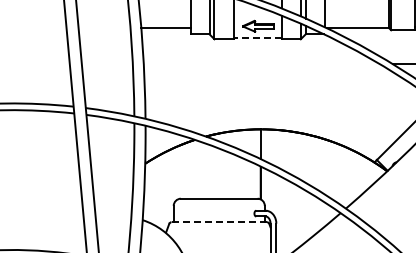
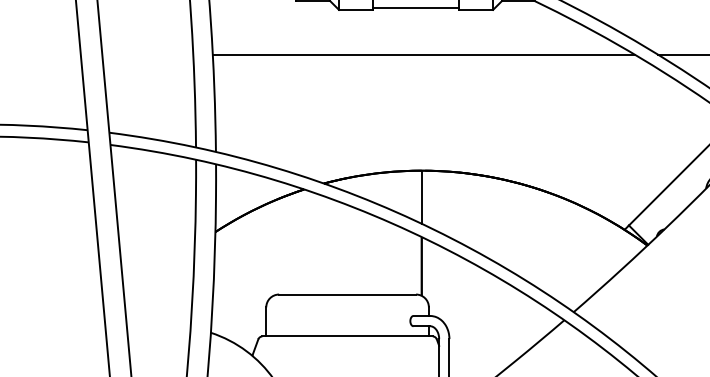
line: (257, 38) -> (415, 8), dashed -> solid
line: (261, 64) -> (422, 54), added
line: (219, 222) -> (347, 336), dashed -> solid

